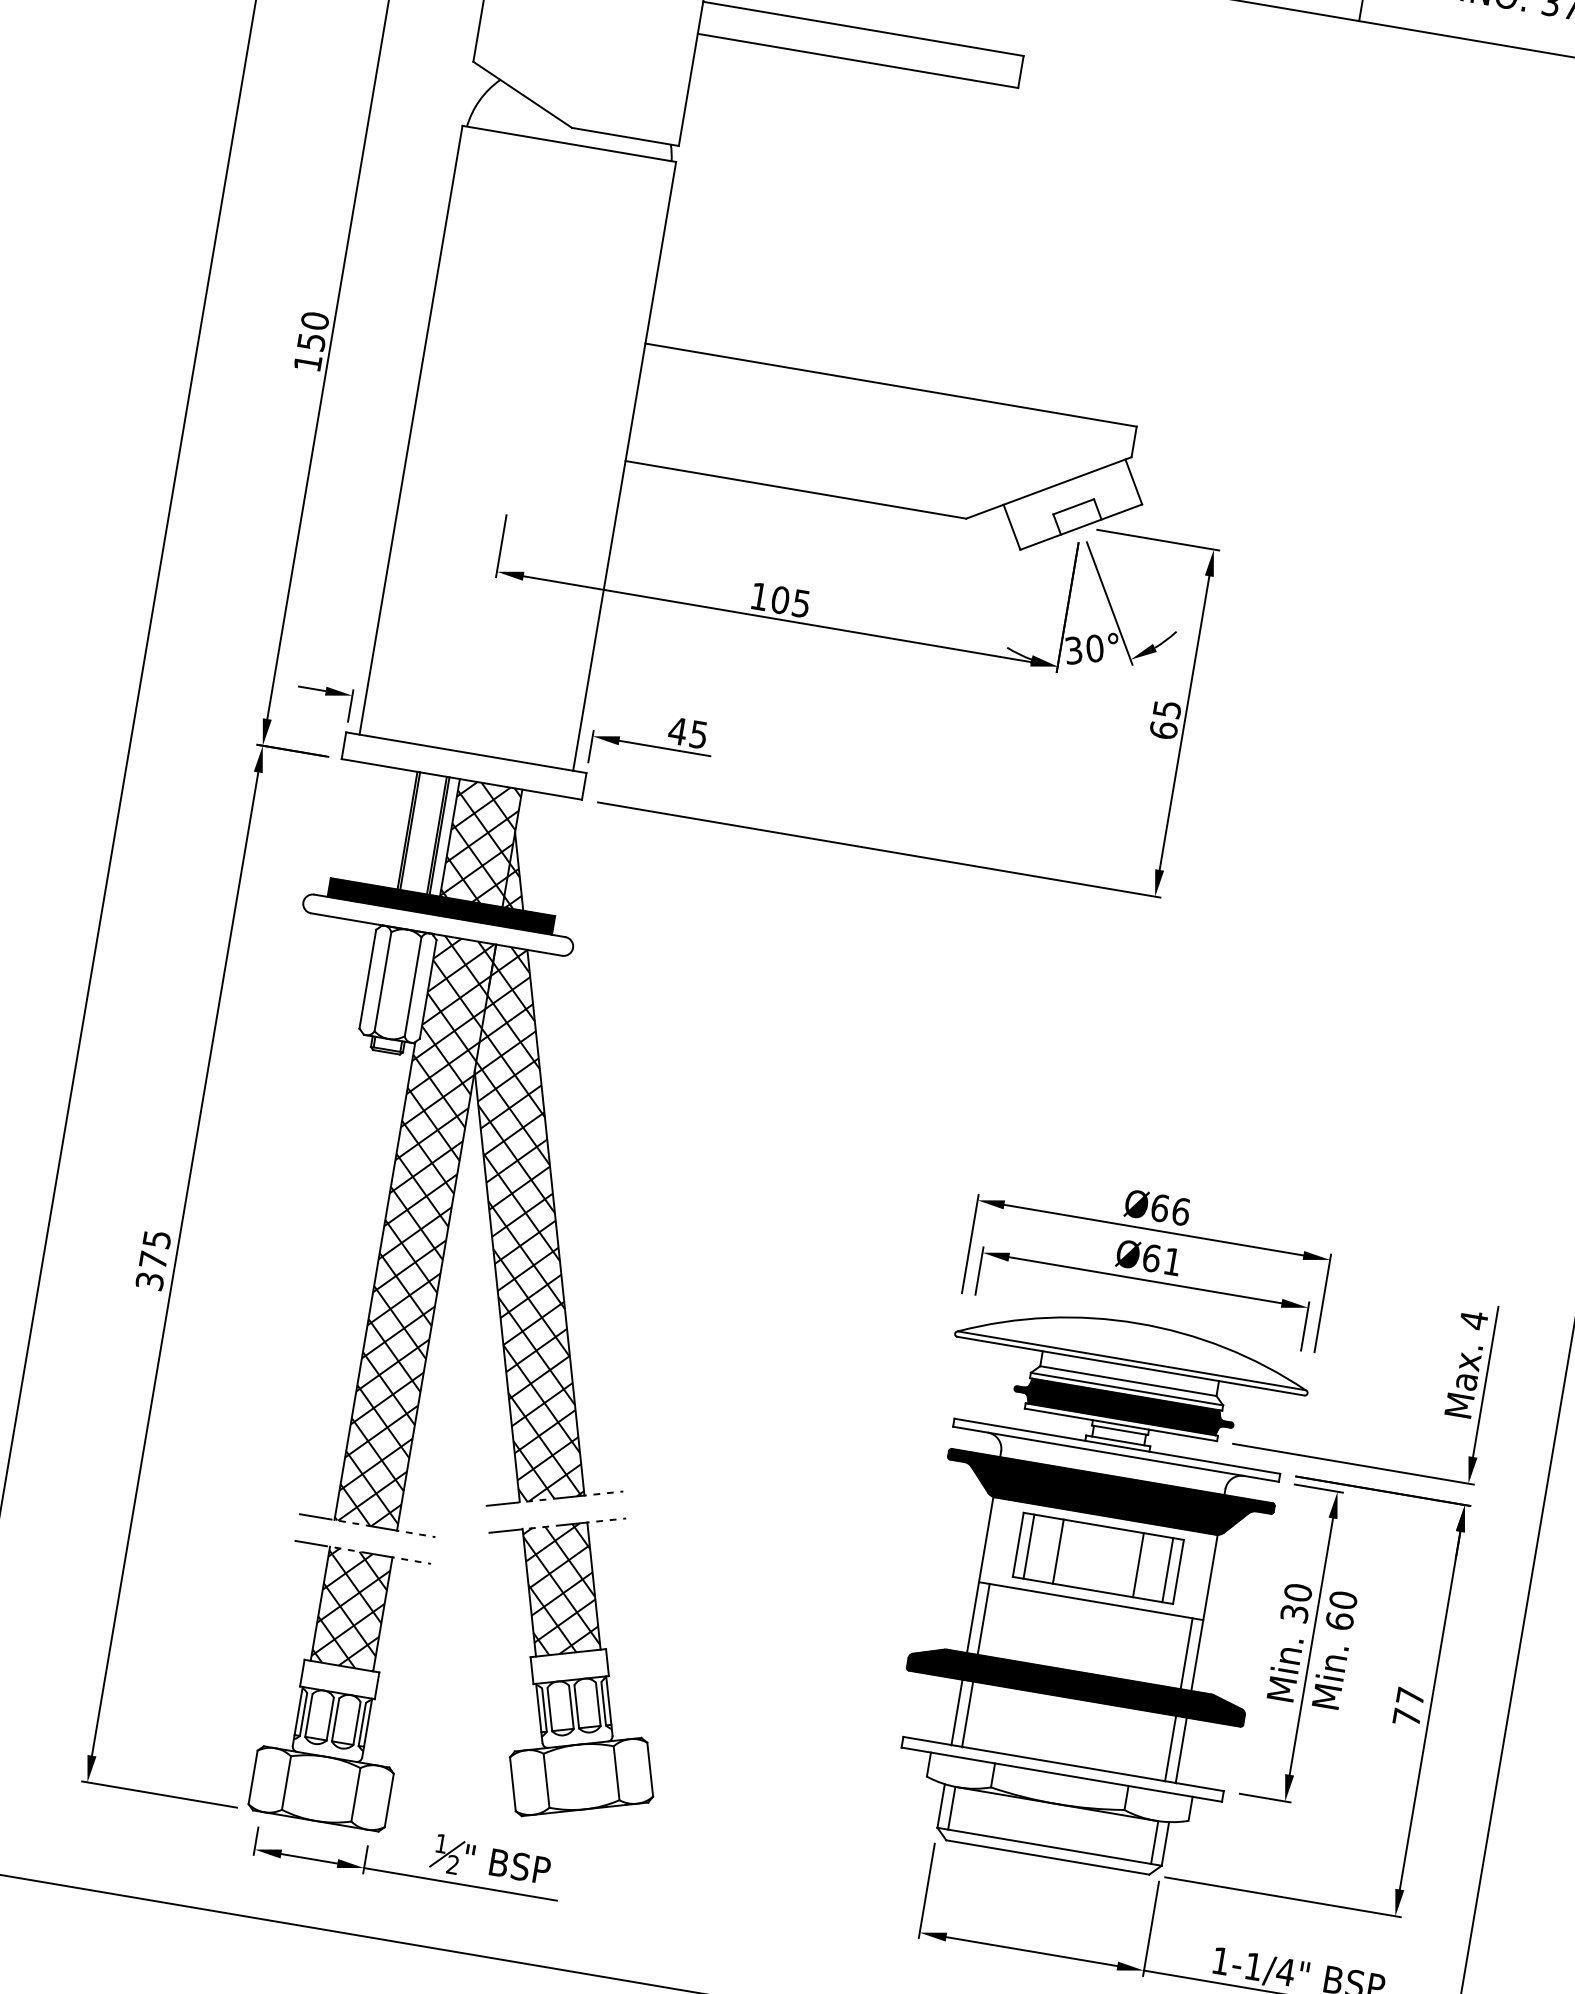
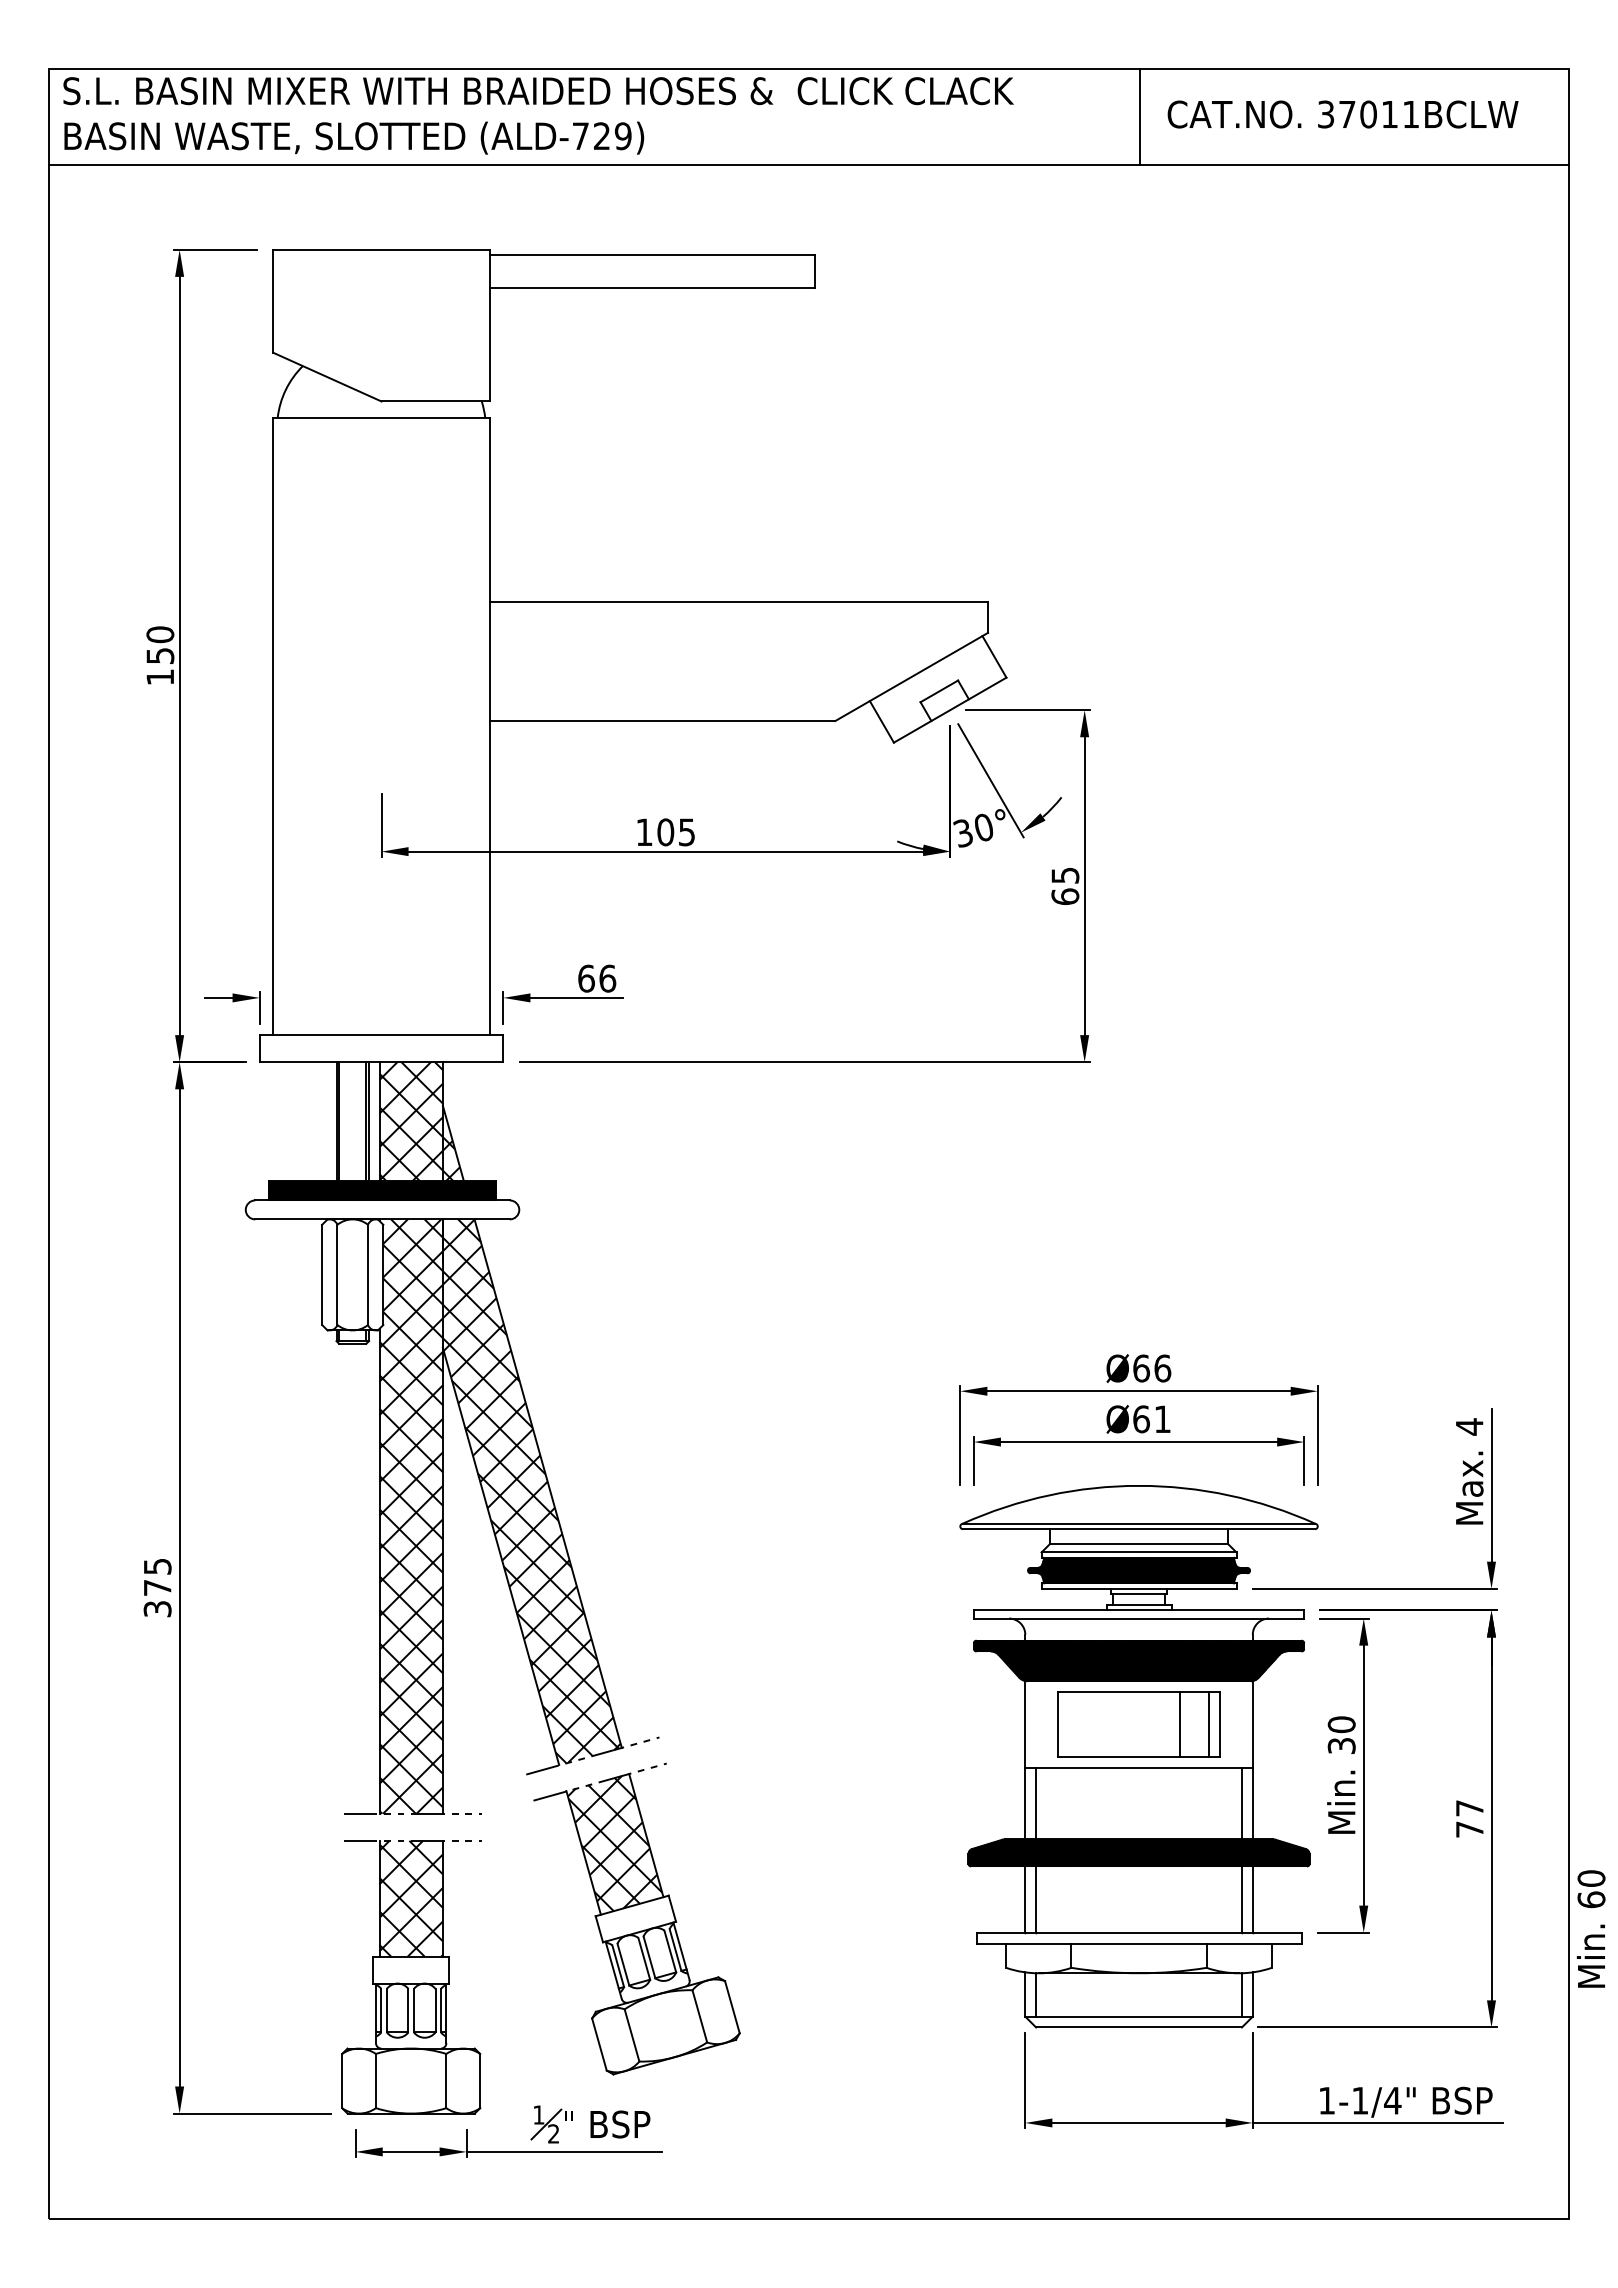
text: (687, 732) -> (596, 978), 45 -> 66
line: (1028, 1545) -> (1068, 1723), removed
line: (1058, 1550) -> (1098, 1723), removed
text: (1333, 1649) -> (1590, 1928), moved

